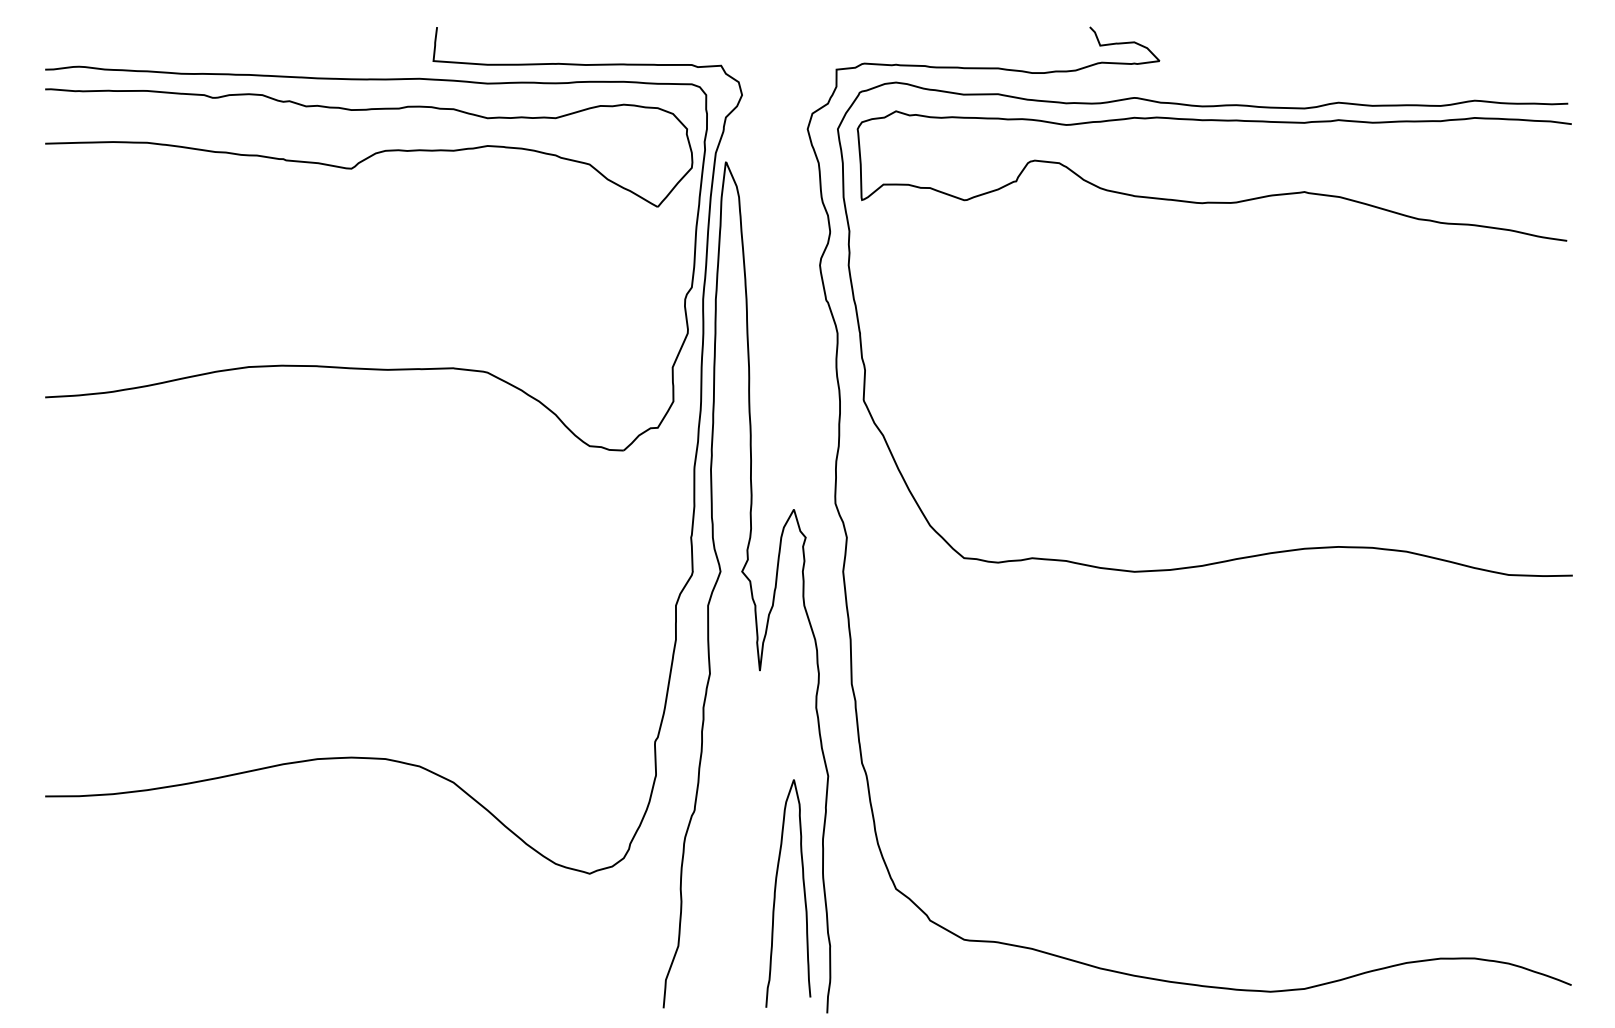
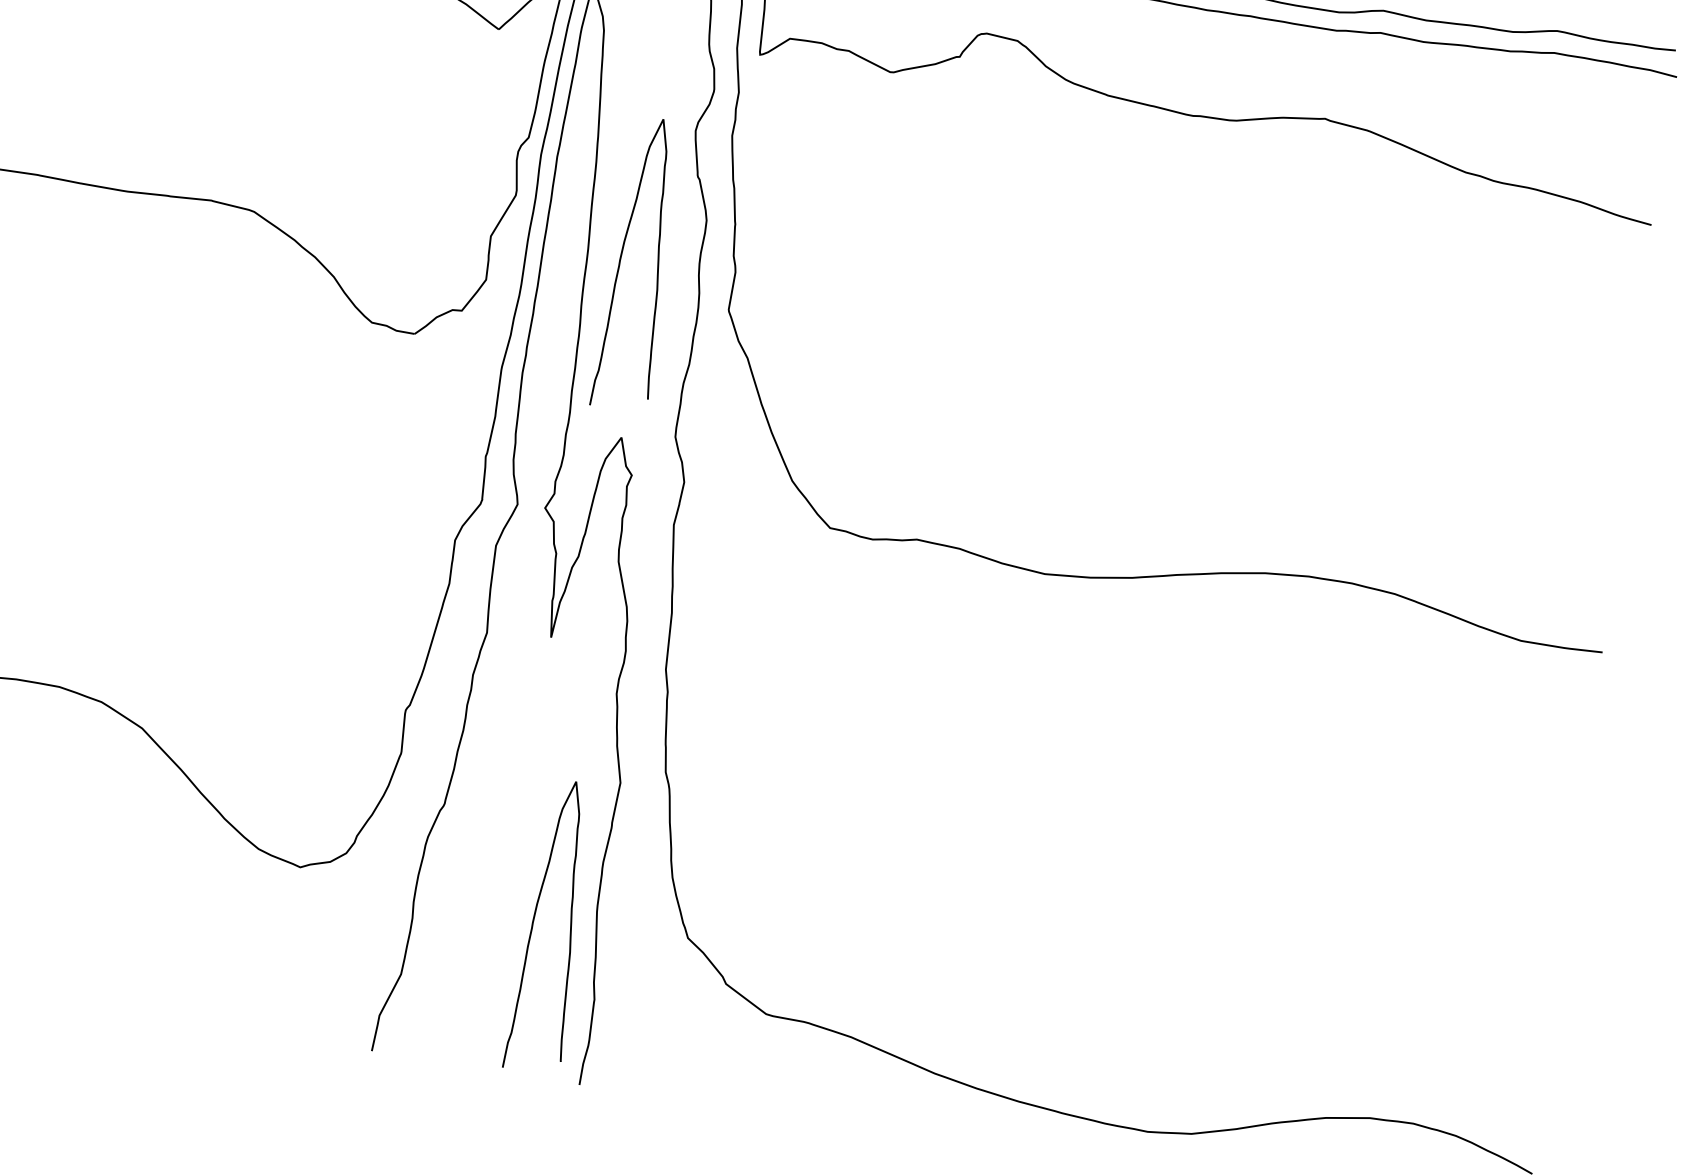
curve: (776, 368) -> (622, 255), added

